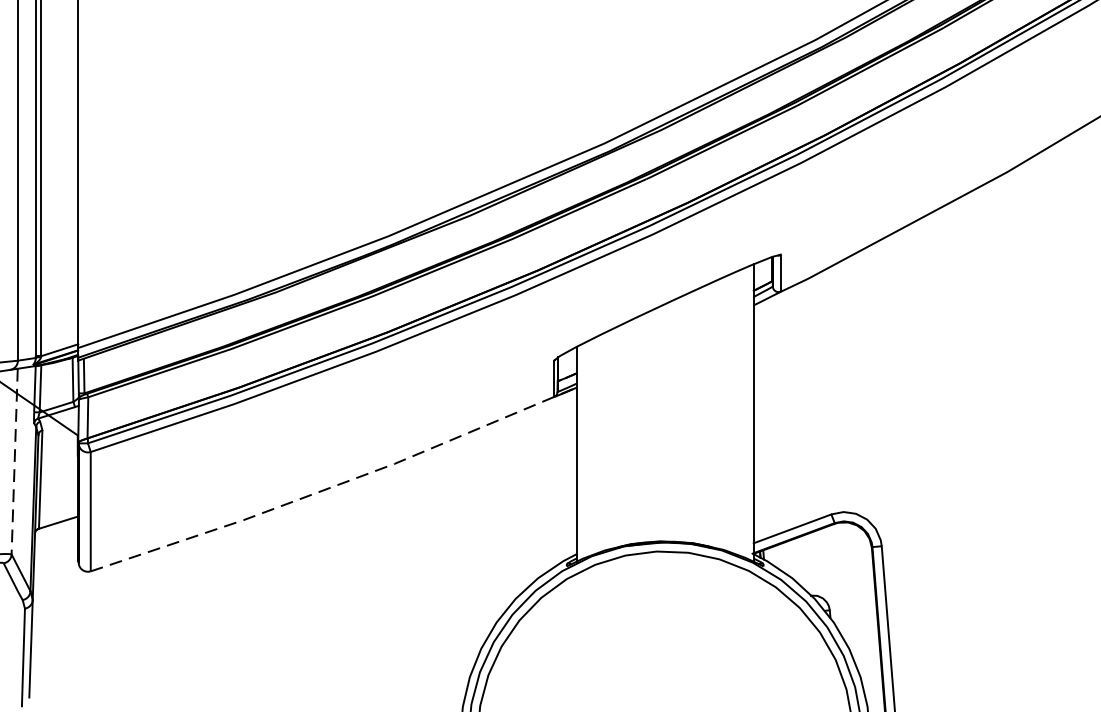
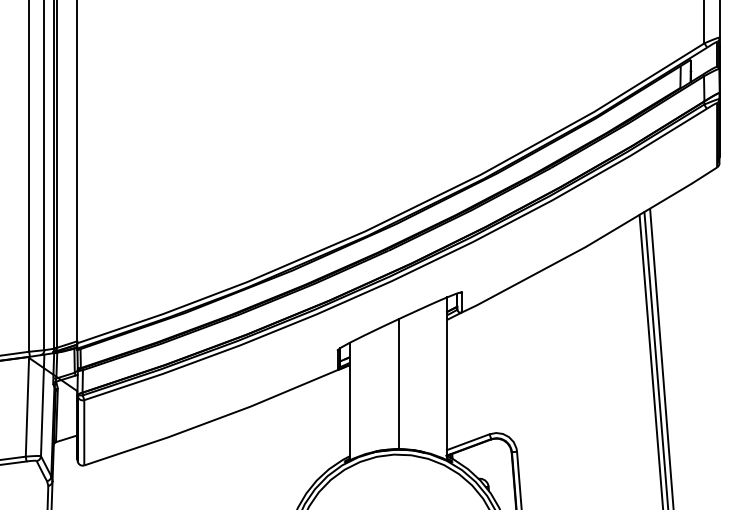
line: (665, 423) -> (398, 384), added
line: (14, 463) -> (42, 406), dashed -> solid
line: (336, 485) -> (218, 418), dashed -> solid

